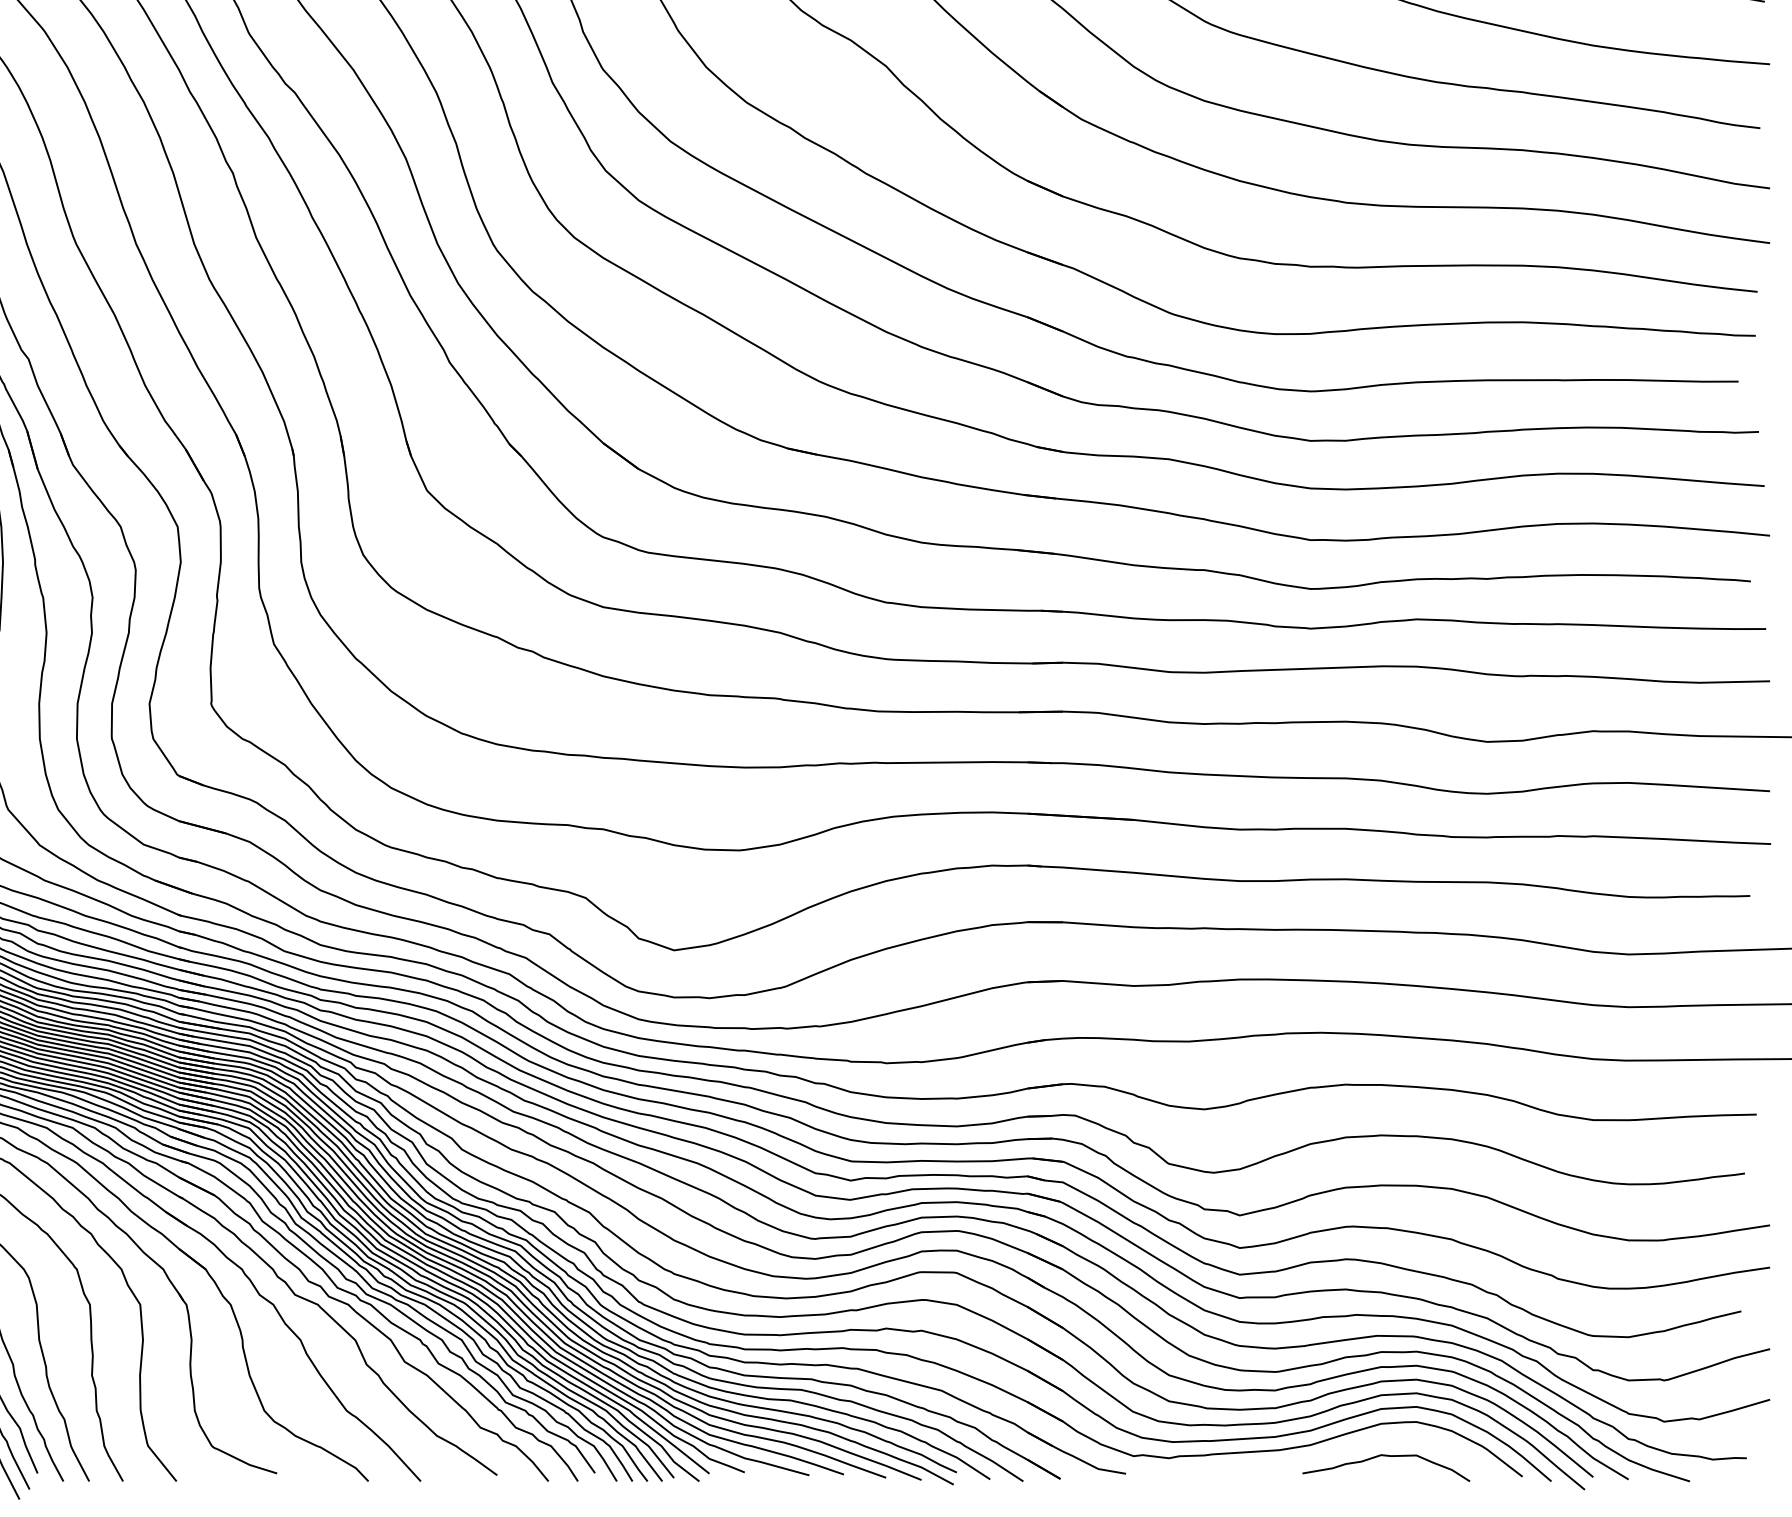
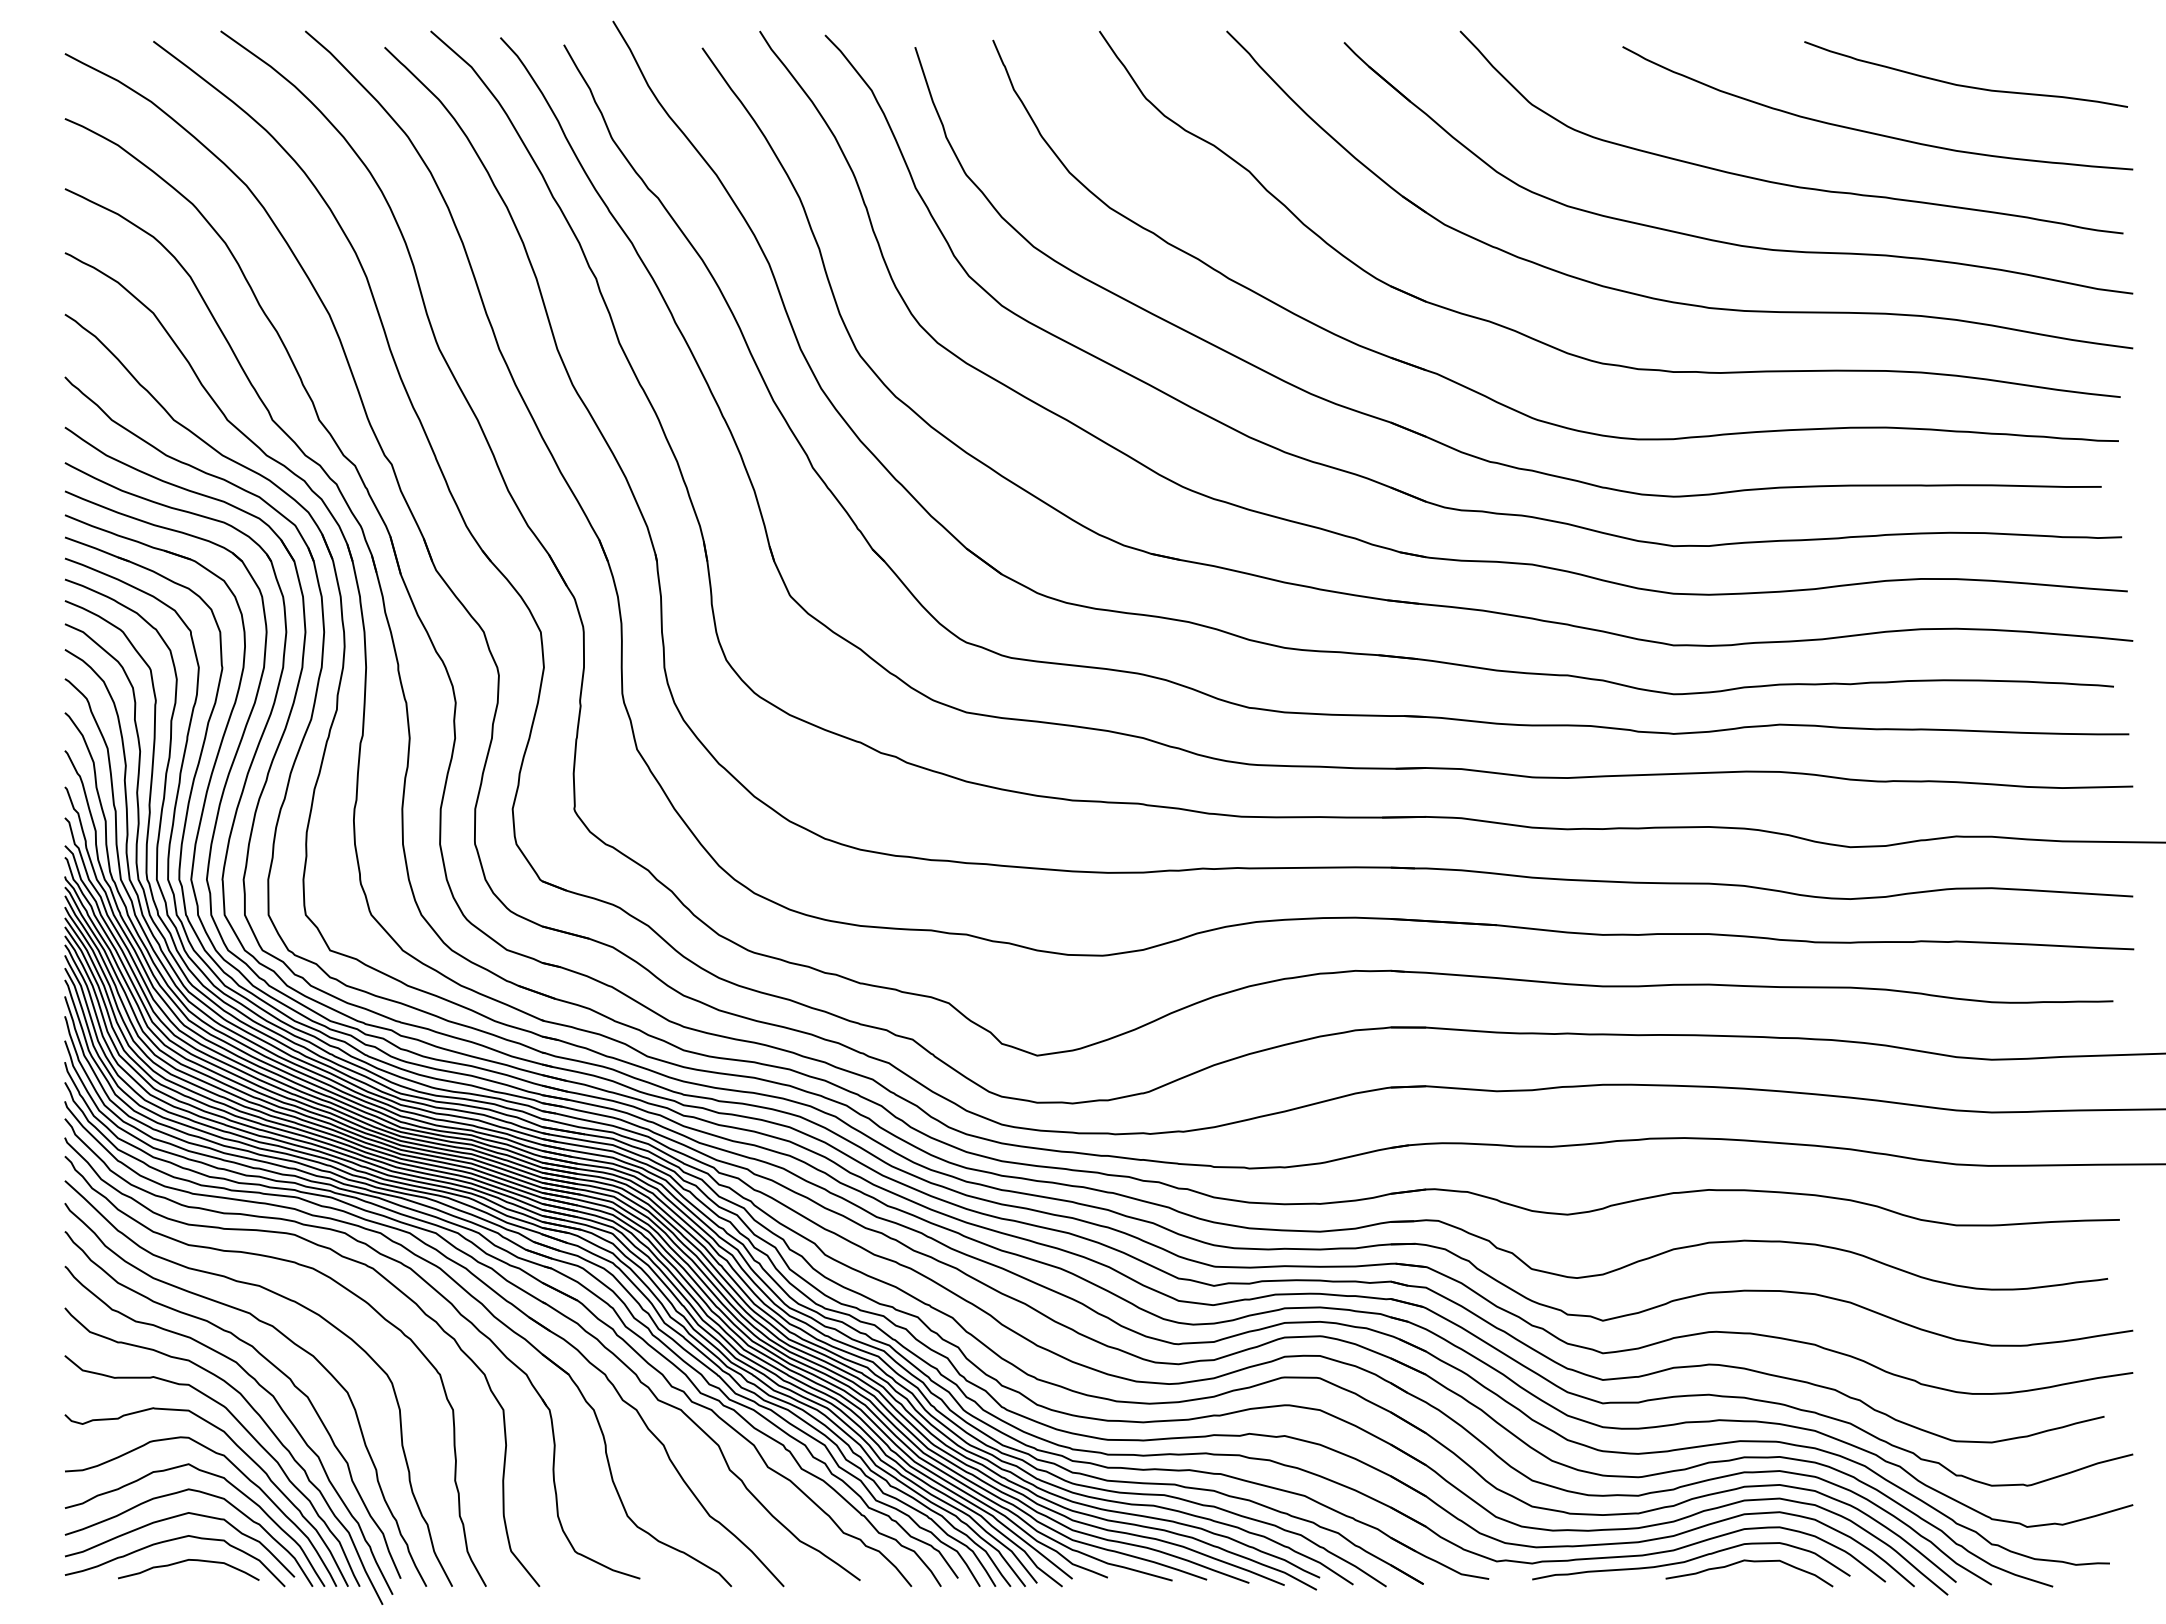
curve: (1328, 1455) -> (1691, 1560), added

